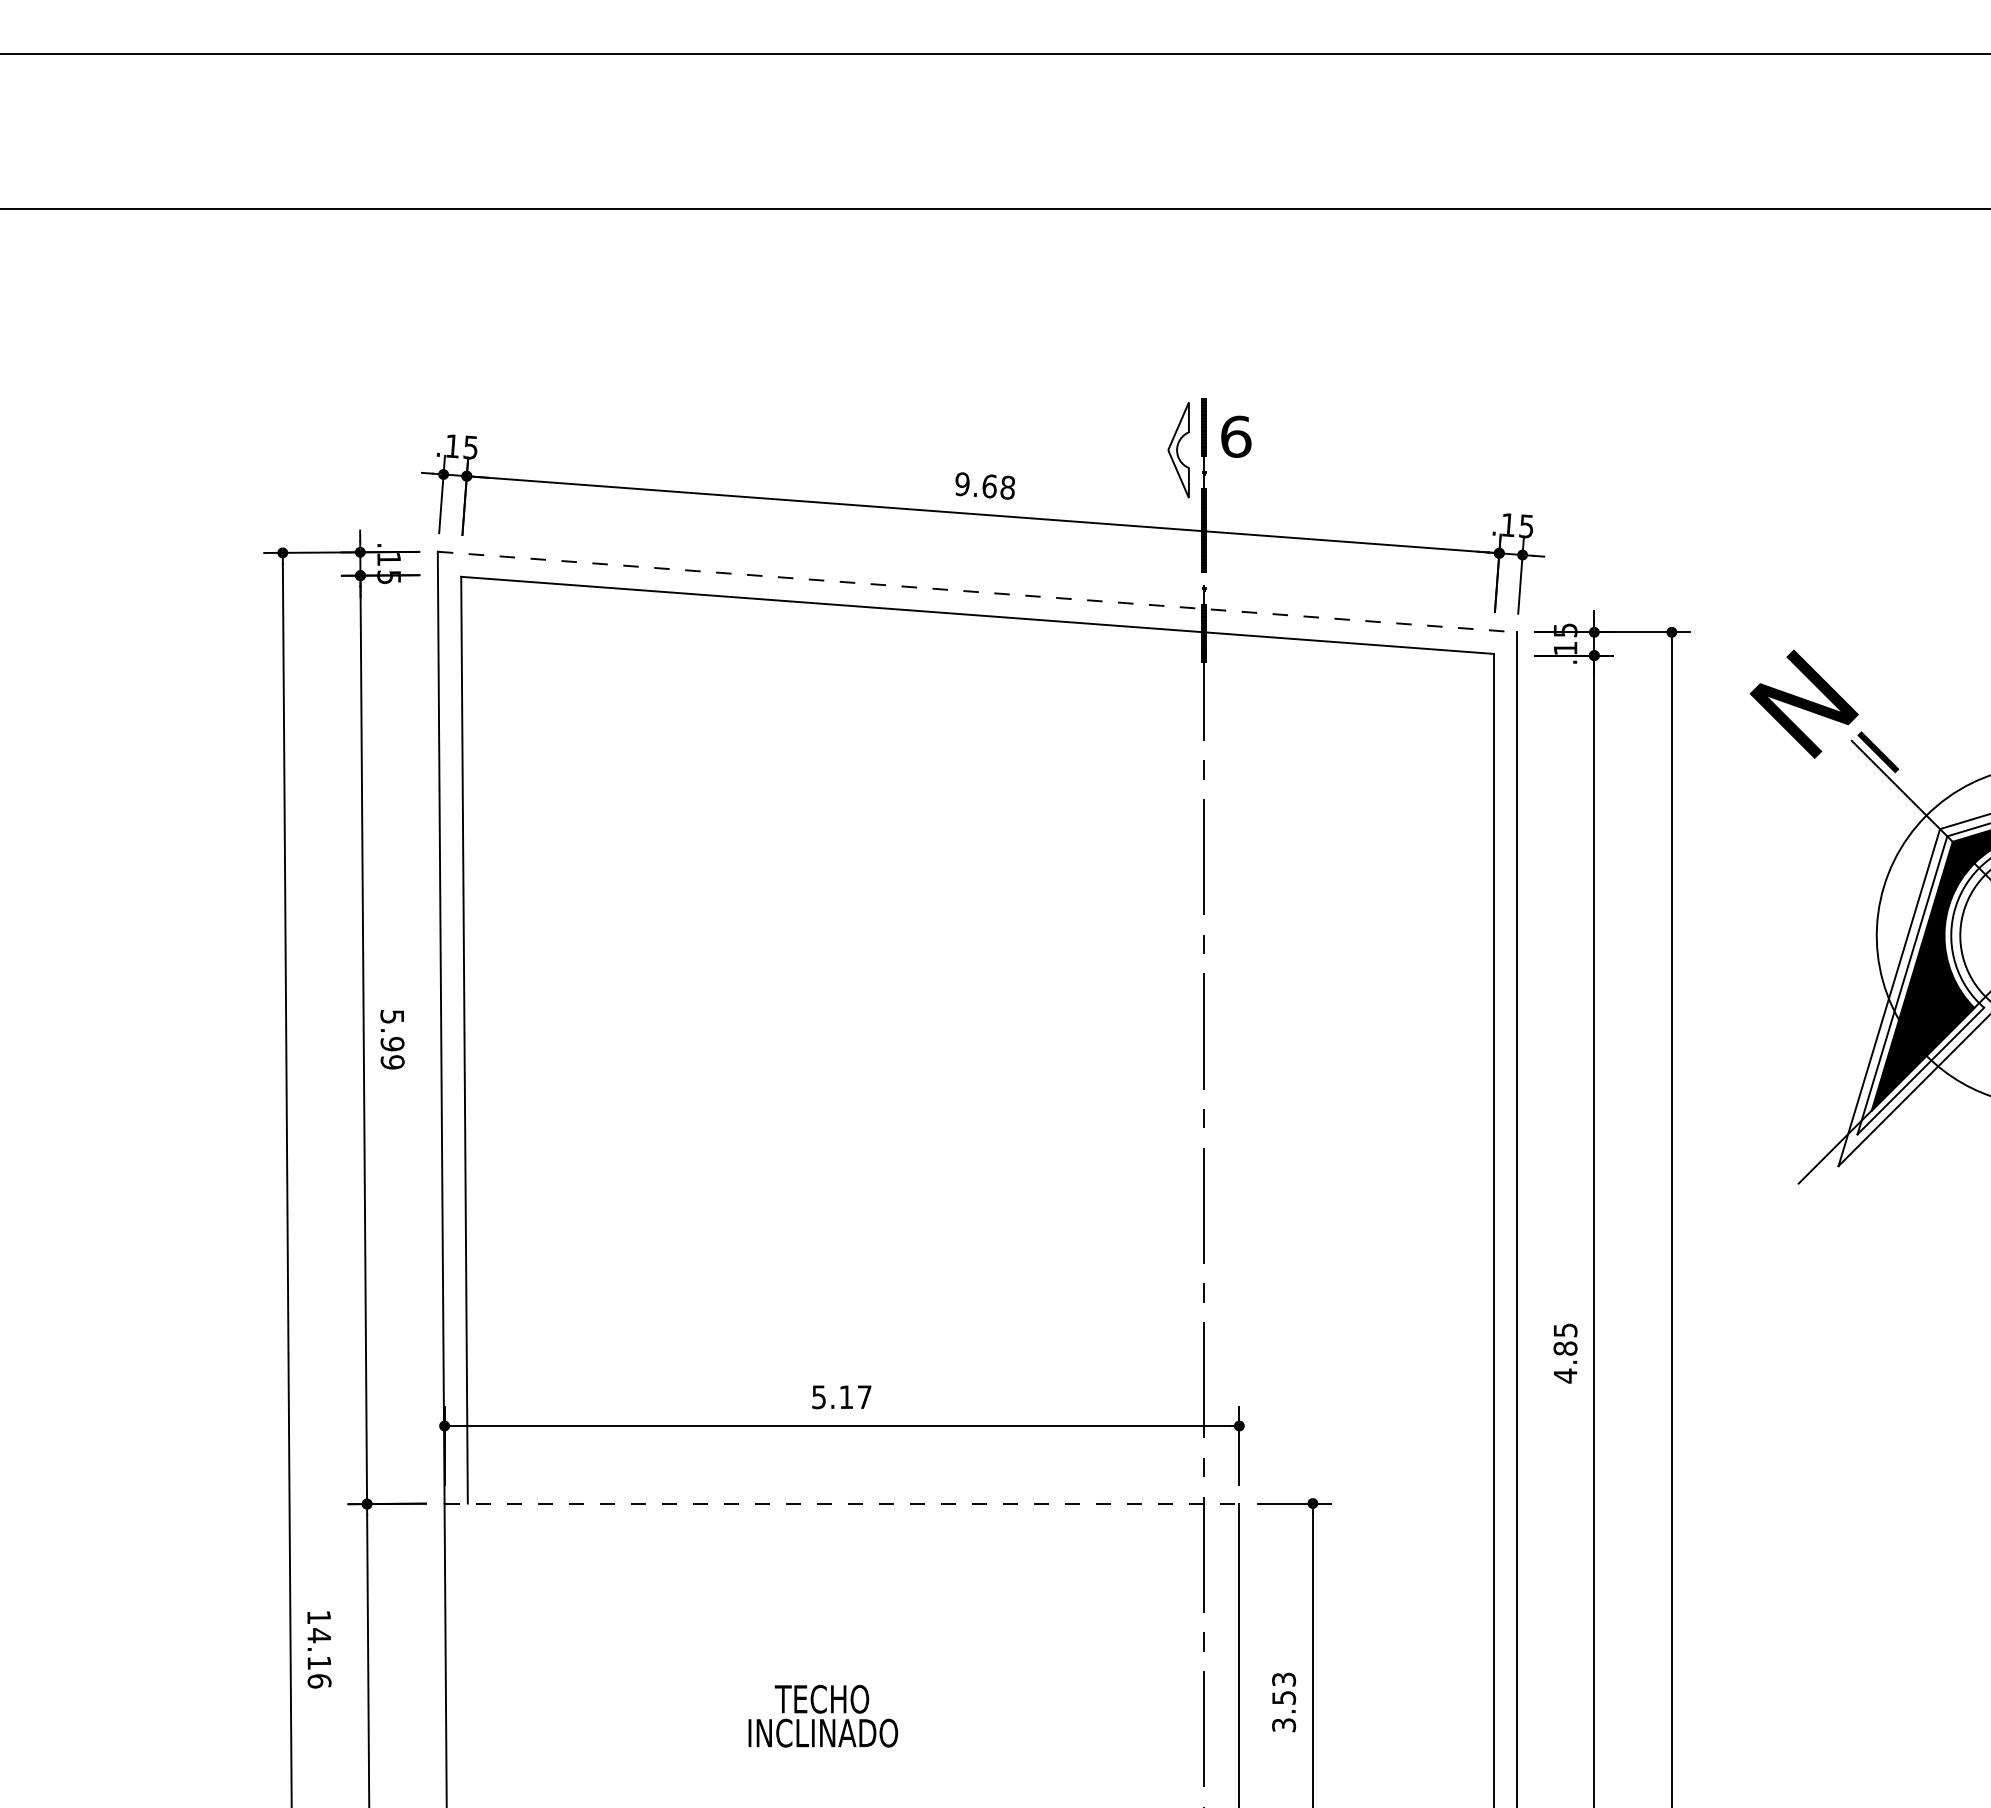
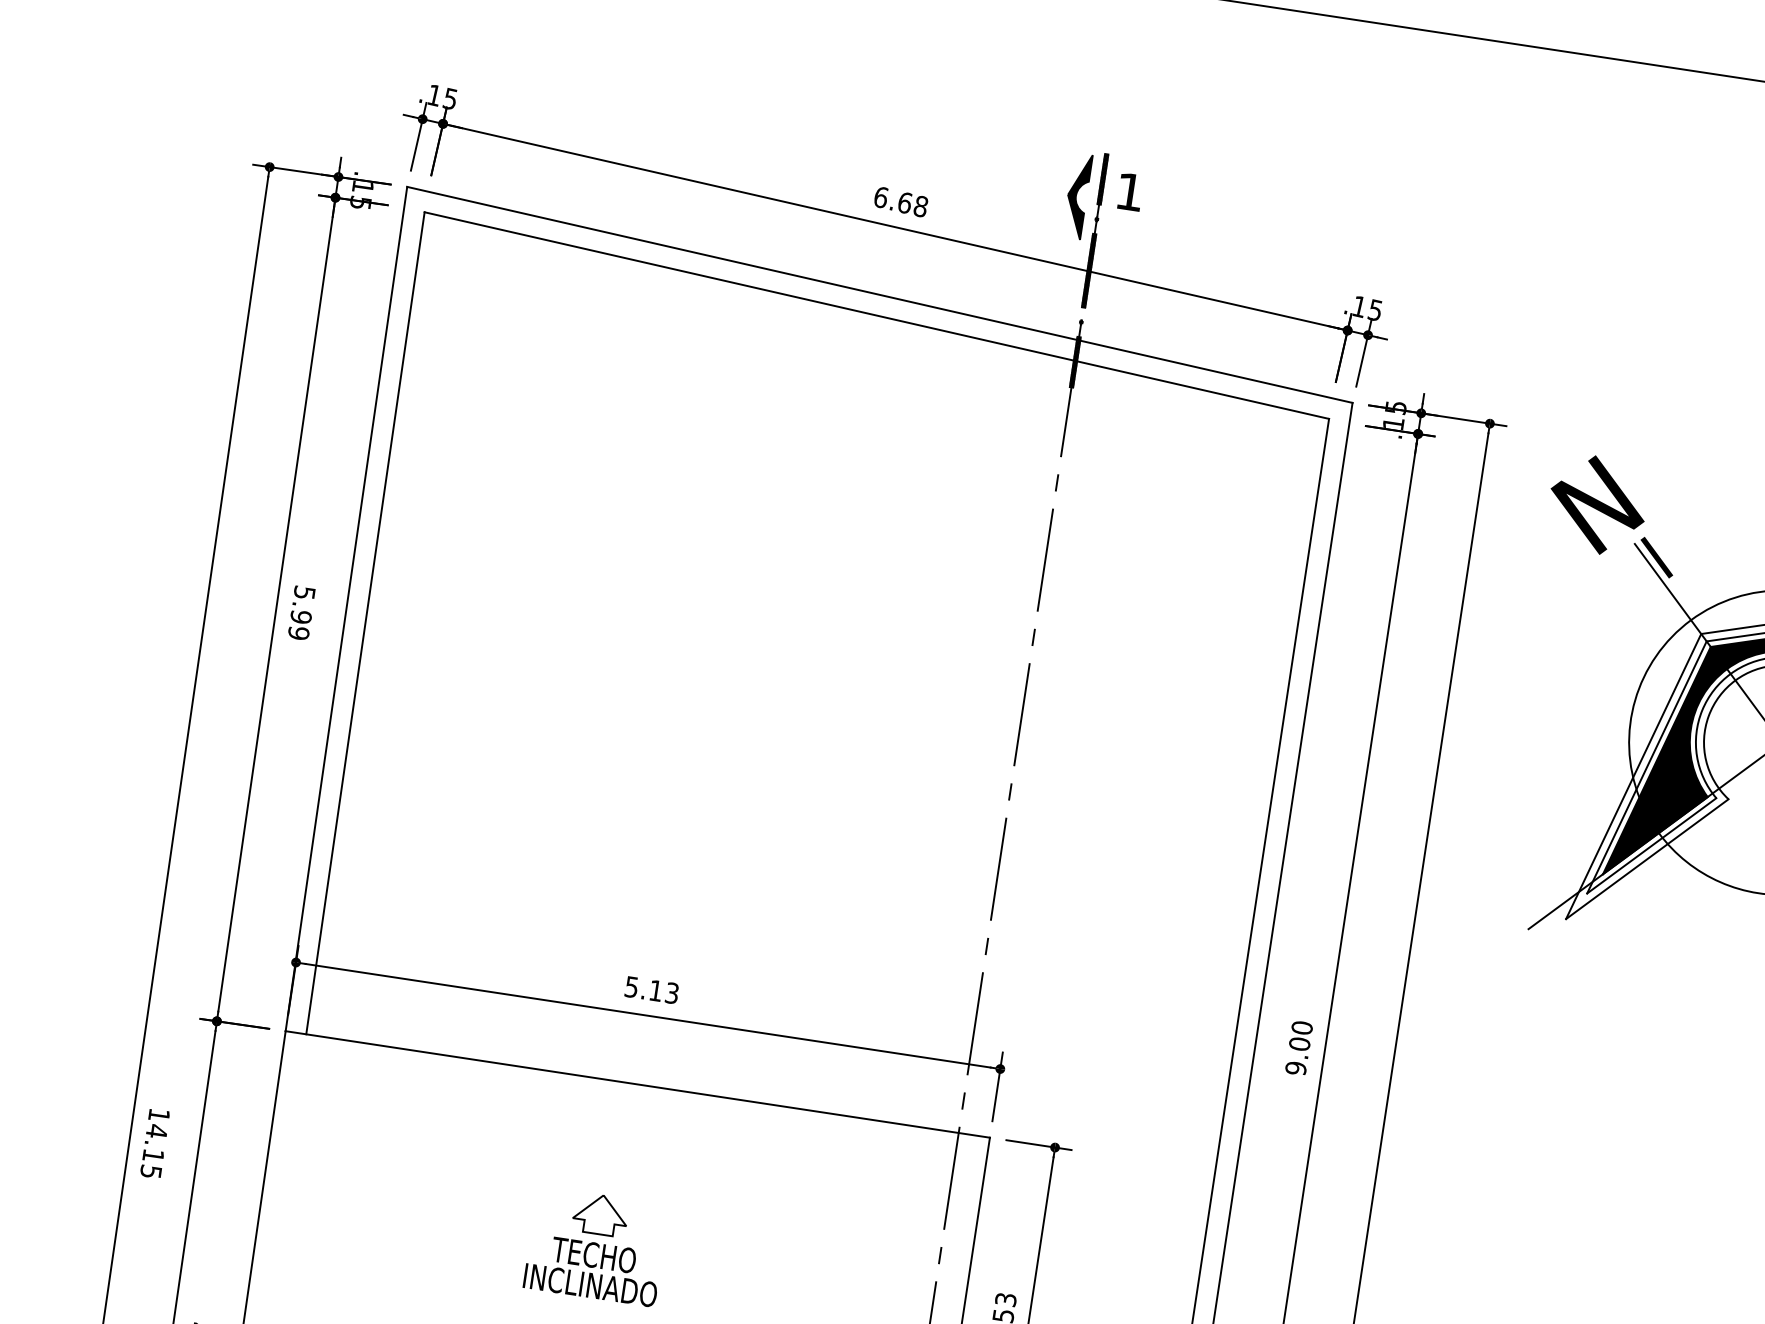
text: (1236, 436) -> (1130, 191), 6 -> 1
fill: (1178, 450) -> (1077, 196), added
text: (962, 484) -> (881, 197), 9.68 -> 6.68
line: (977, 592) -> (879, 295), dashed -> solid
text: (1565, 1353) -> (1299, 1048), 4.85 -> 9.00
text: (864, 1397) -> (671, 993), 5.17 -> 5.13
line: (842, 1503) -> (638, 1084), dashed -> solid
part: (822, 1653) -> (600, 1214), added
text: (319, 1681) -> (150, 1172), 14.16 -> 14.15

